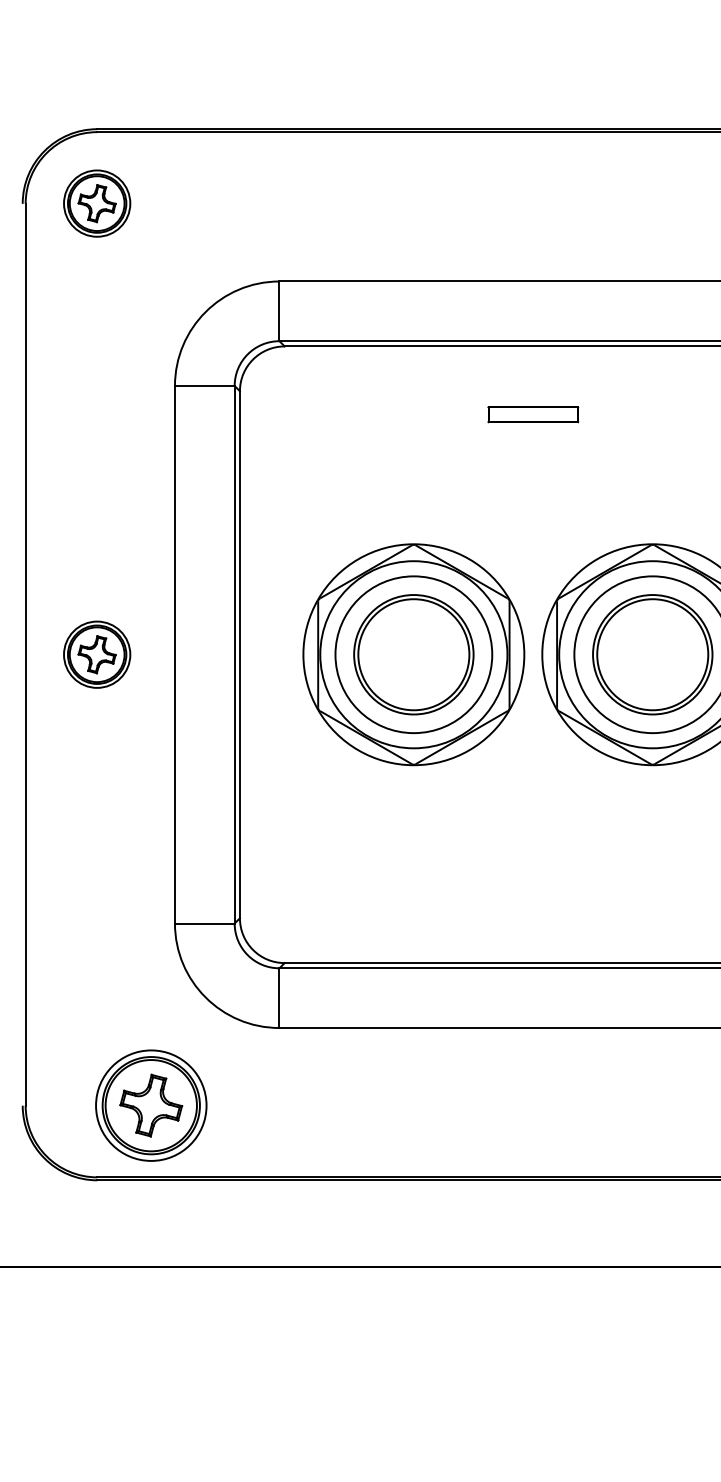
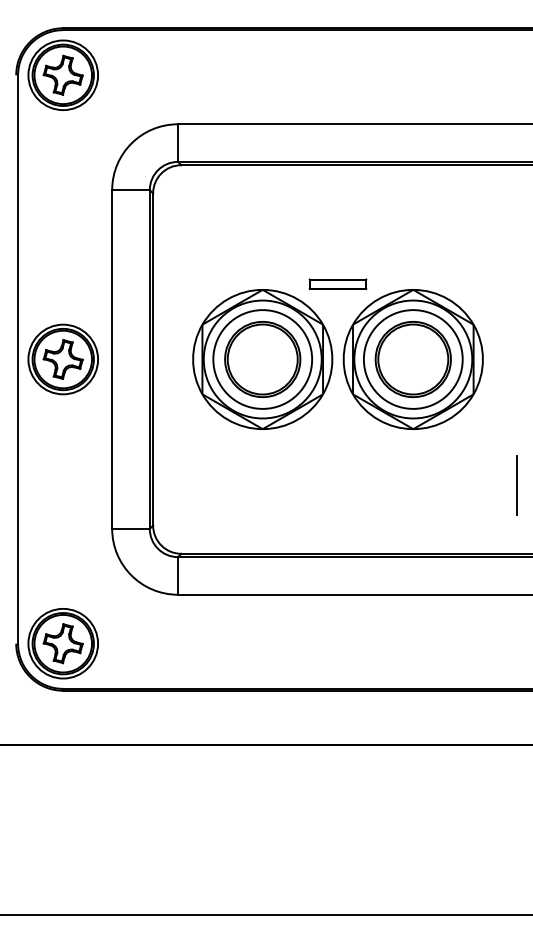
part: (96, 202) -> (62, 74), size x1.67
part: (532, 413) -> (337, 283), moved
part: (96, 654) -> (62, 359), size x1.67
part: (150, 1105) -> (62, 643), moved

